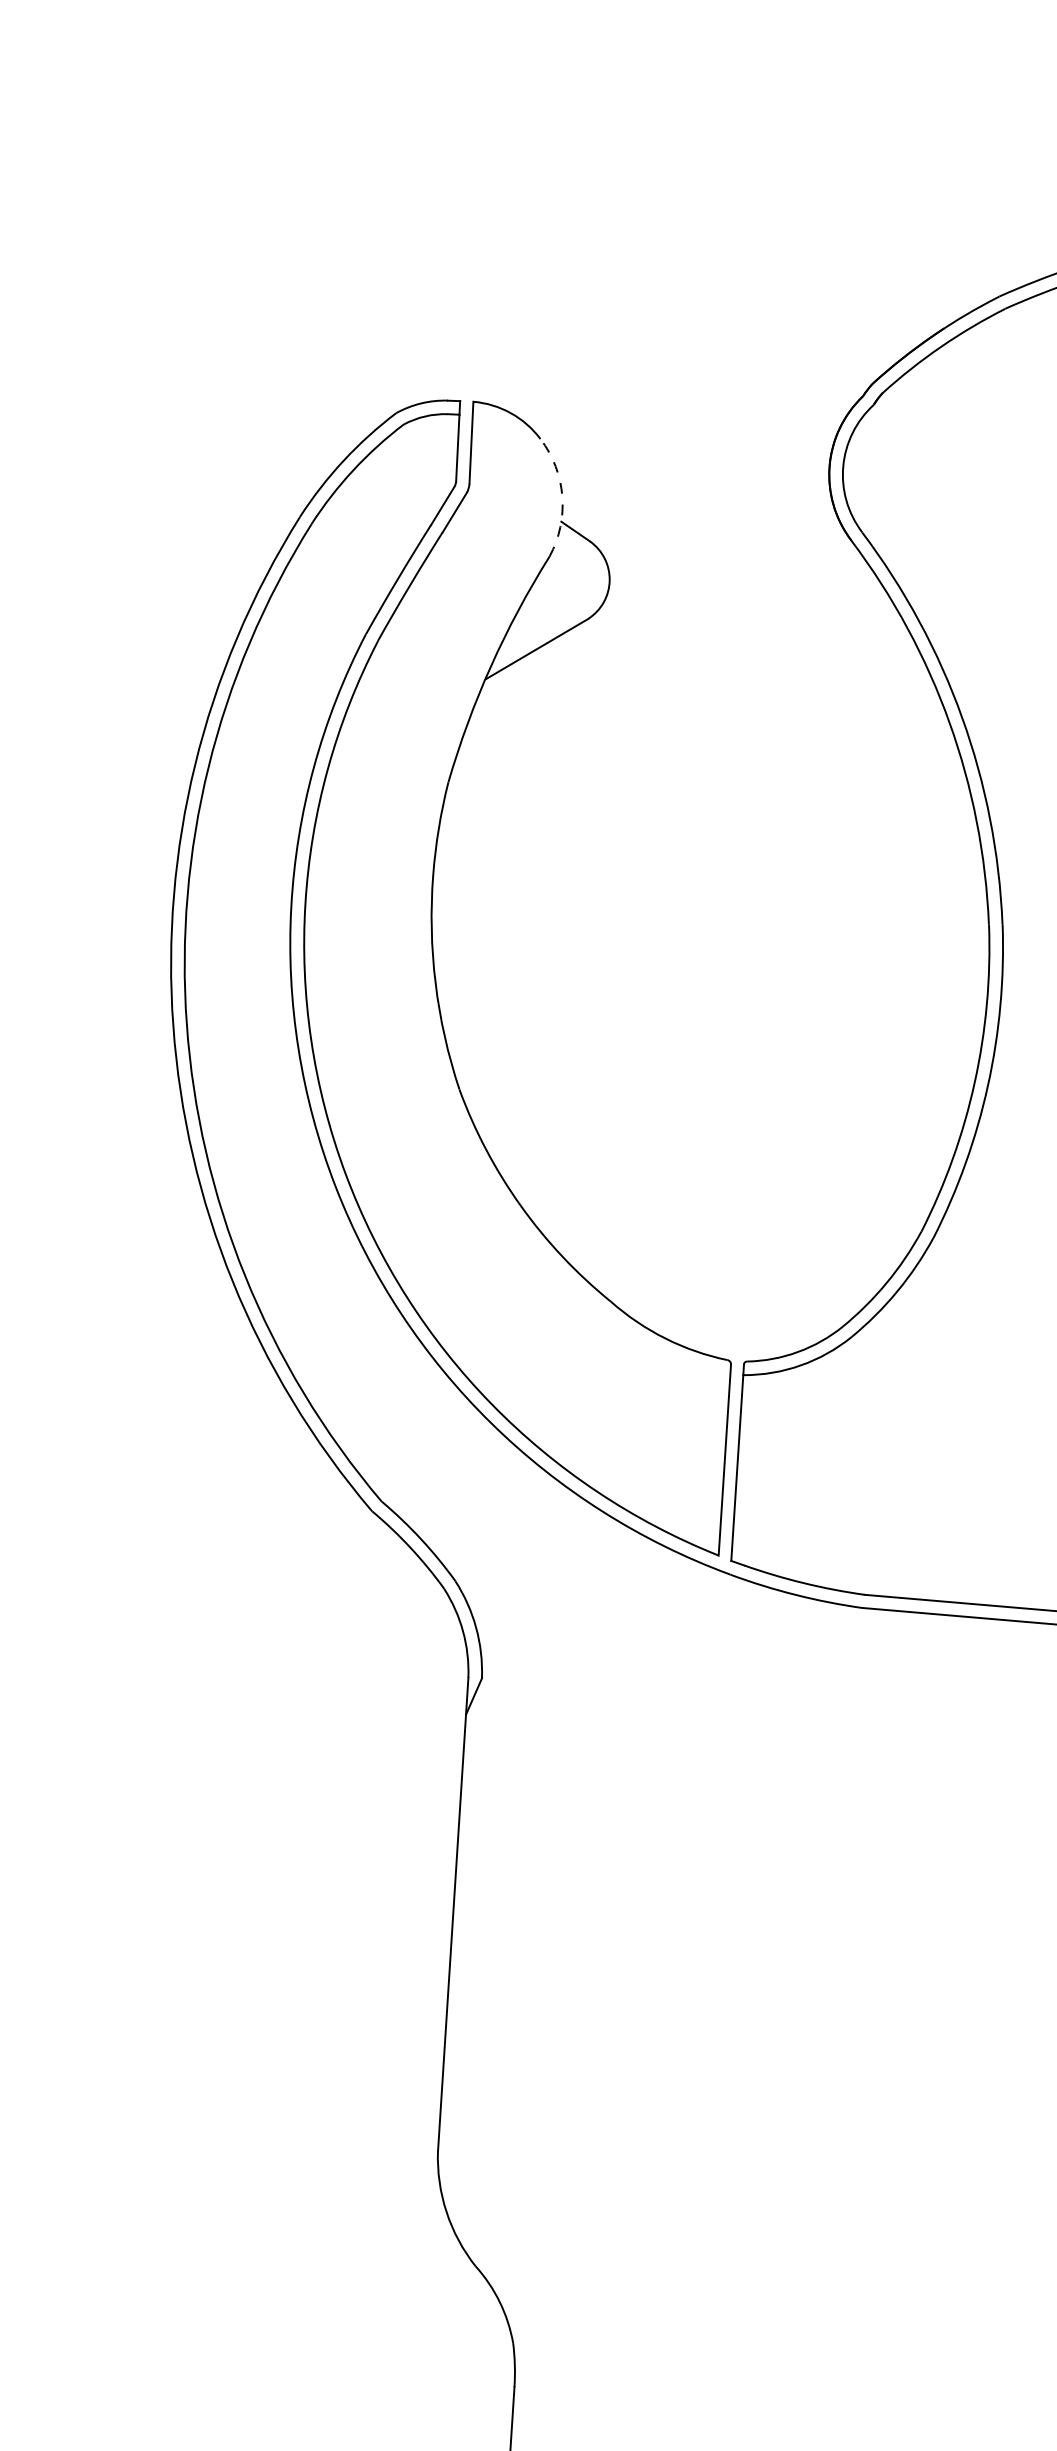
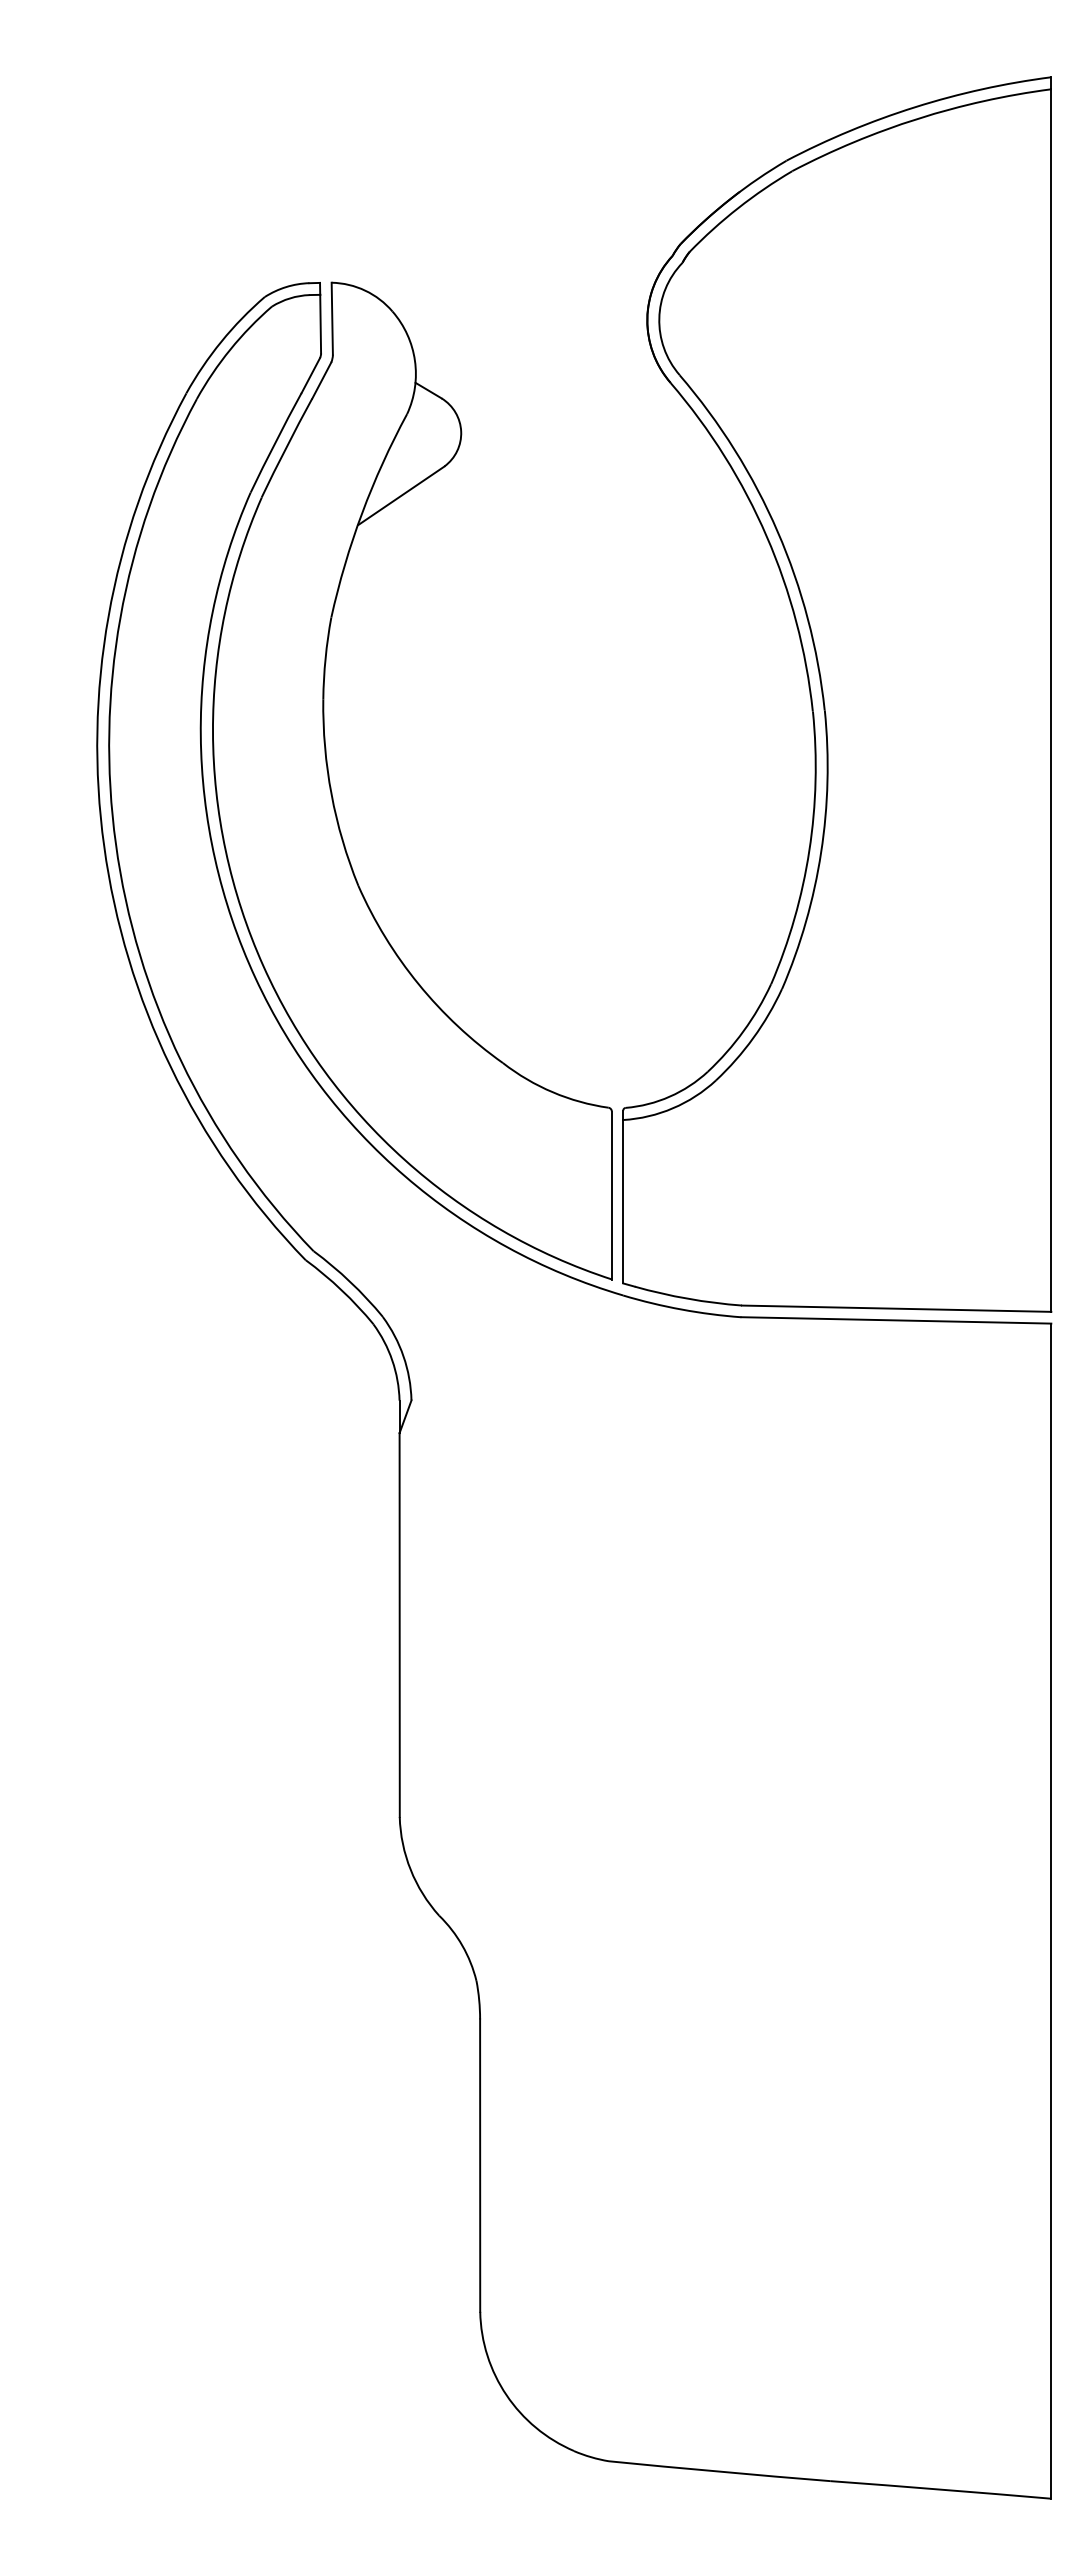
arc: (561, 496) -> (414, 360), dashed -> solid

